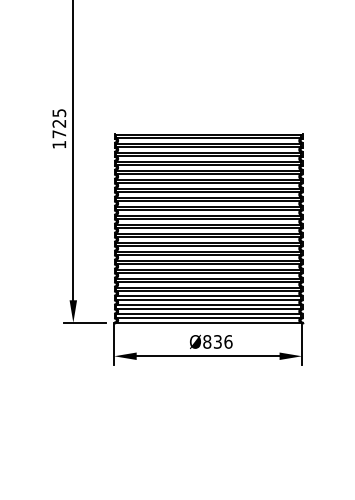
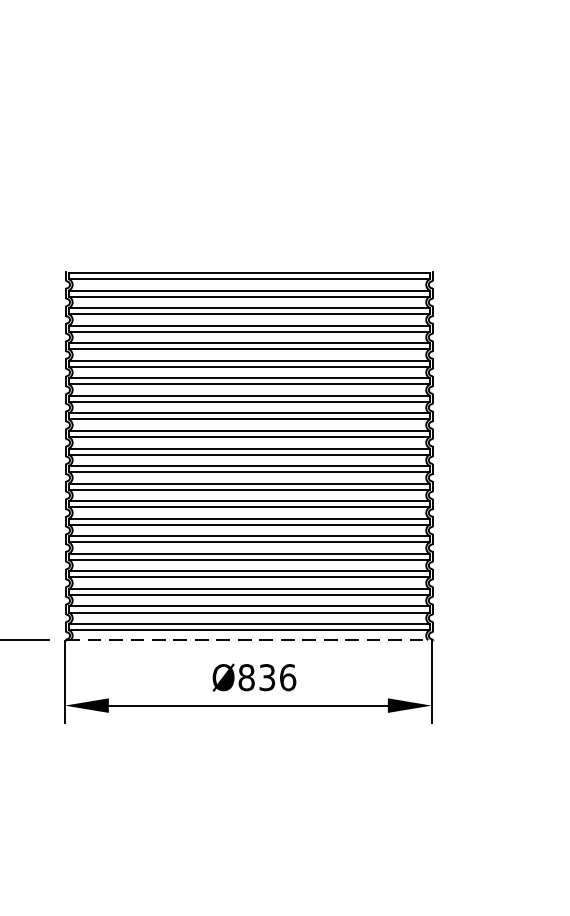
line: (208, 322) -> (249, 639), solid -> dashed

